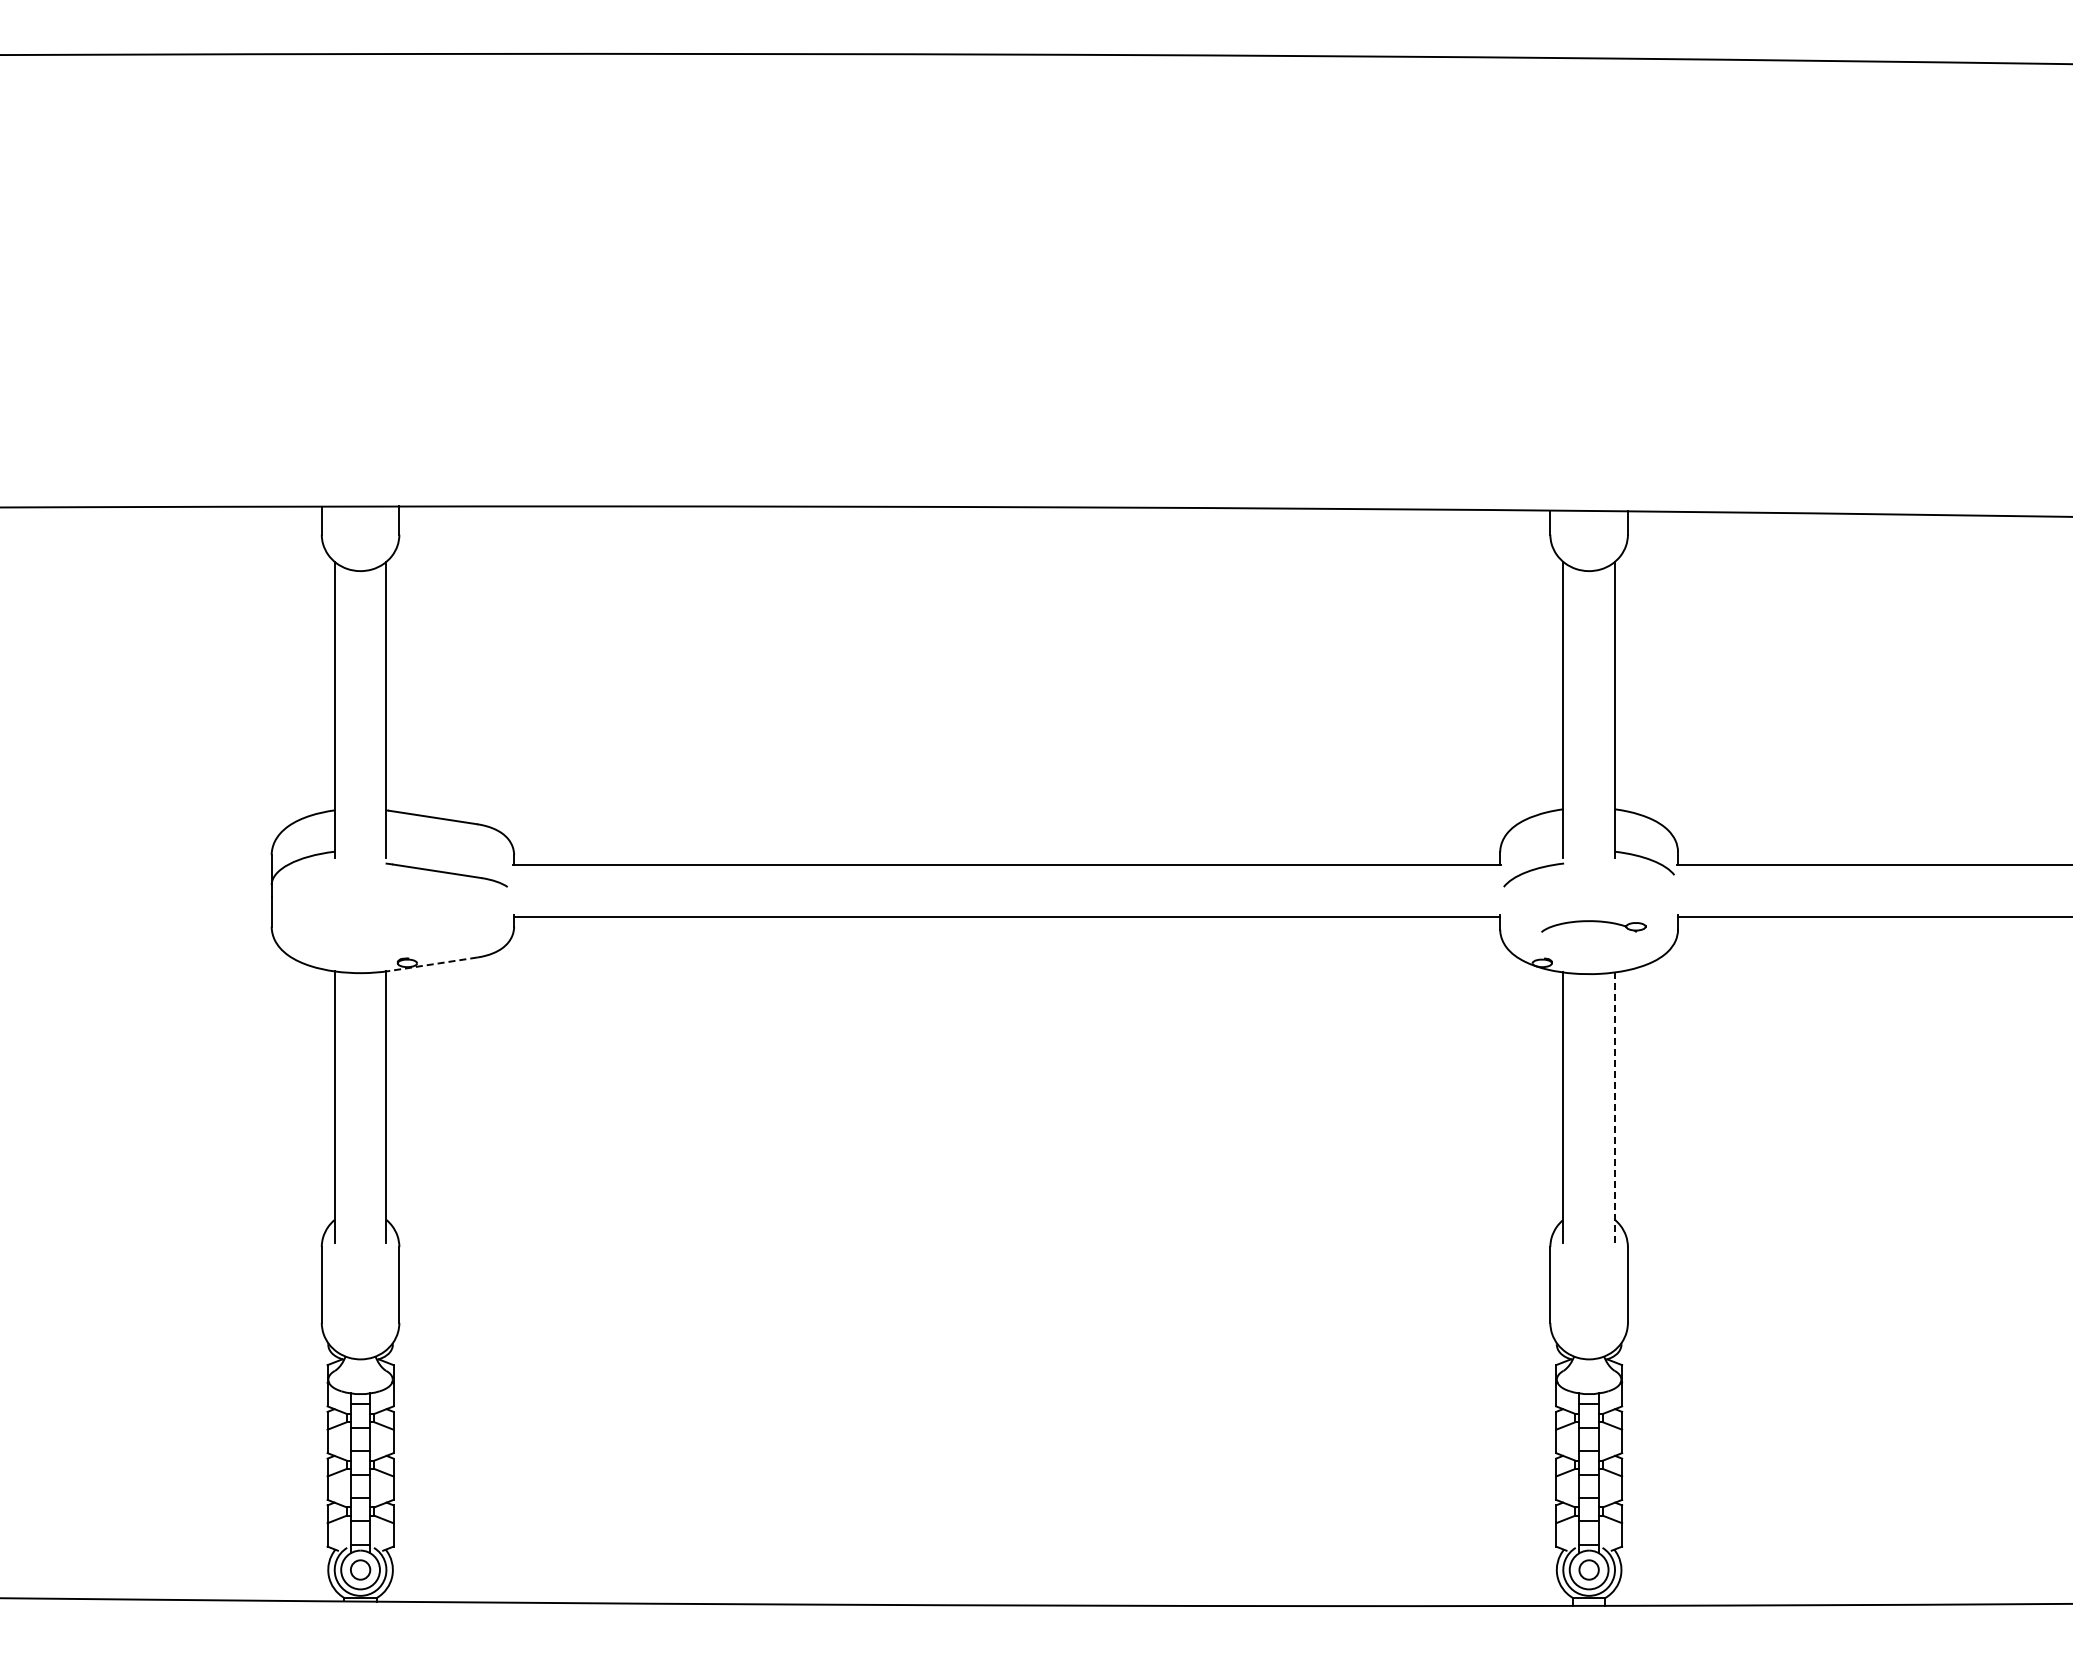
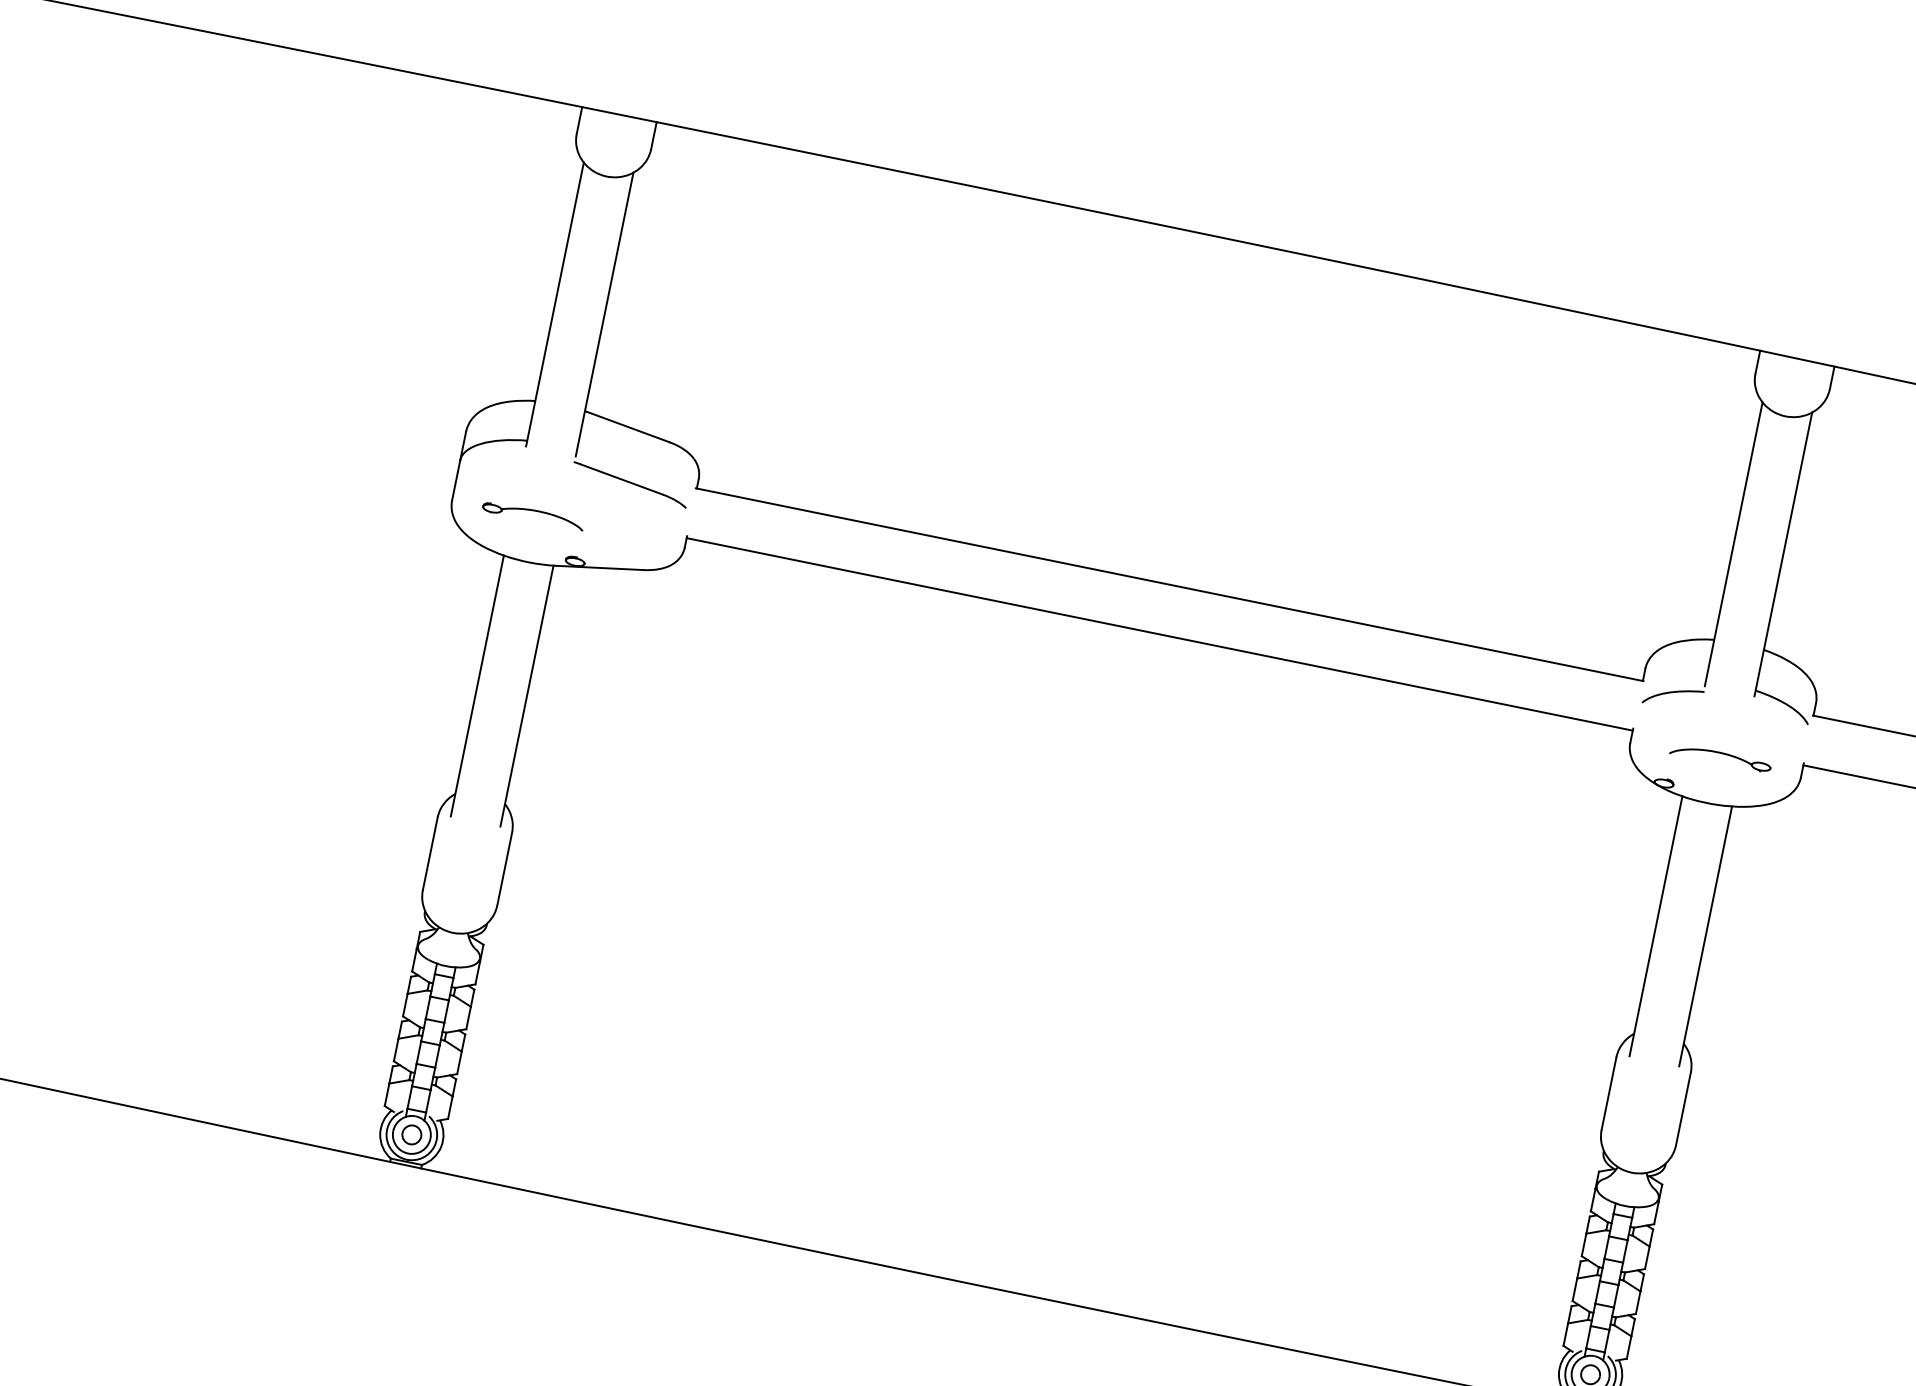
part: (356, 925) -> (533, 515), added
line: (433, 964) -> (600, 568), dashed -> solid
line: (1615, 1108) -> (1705, 937), dashed -> solid

